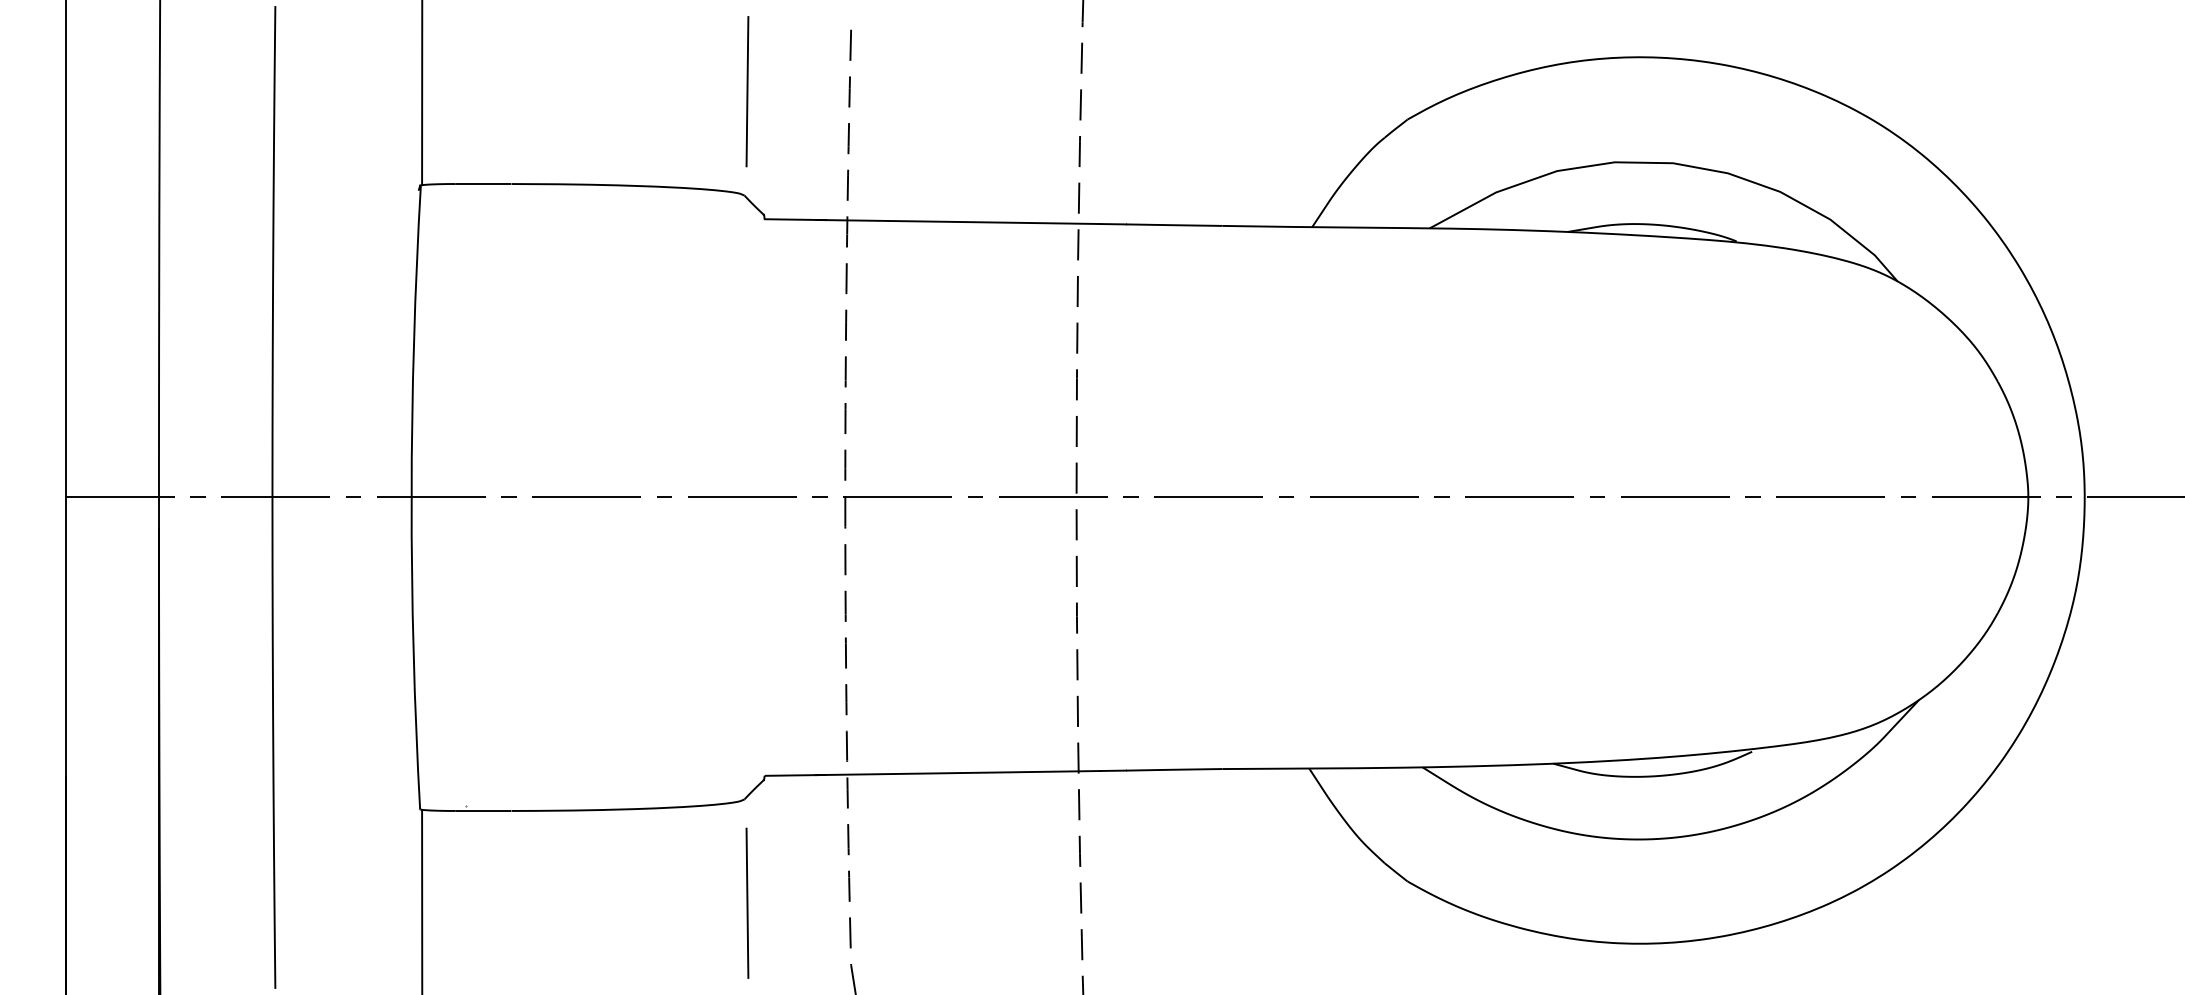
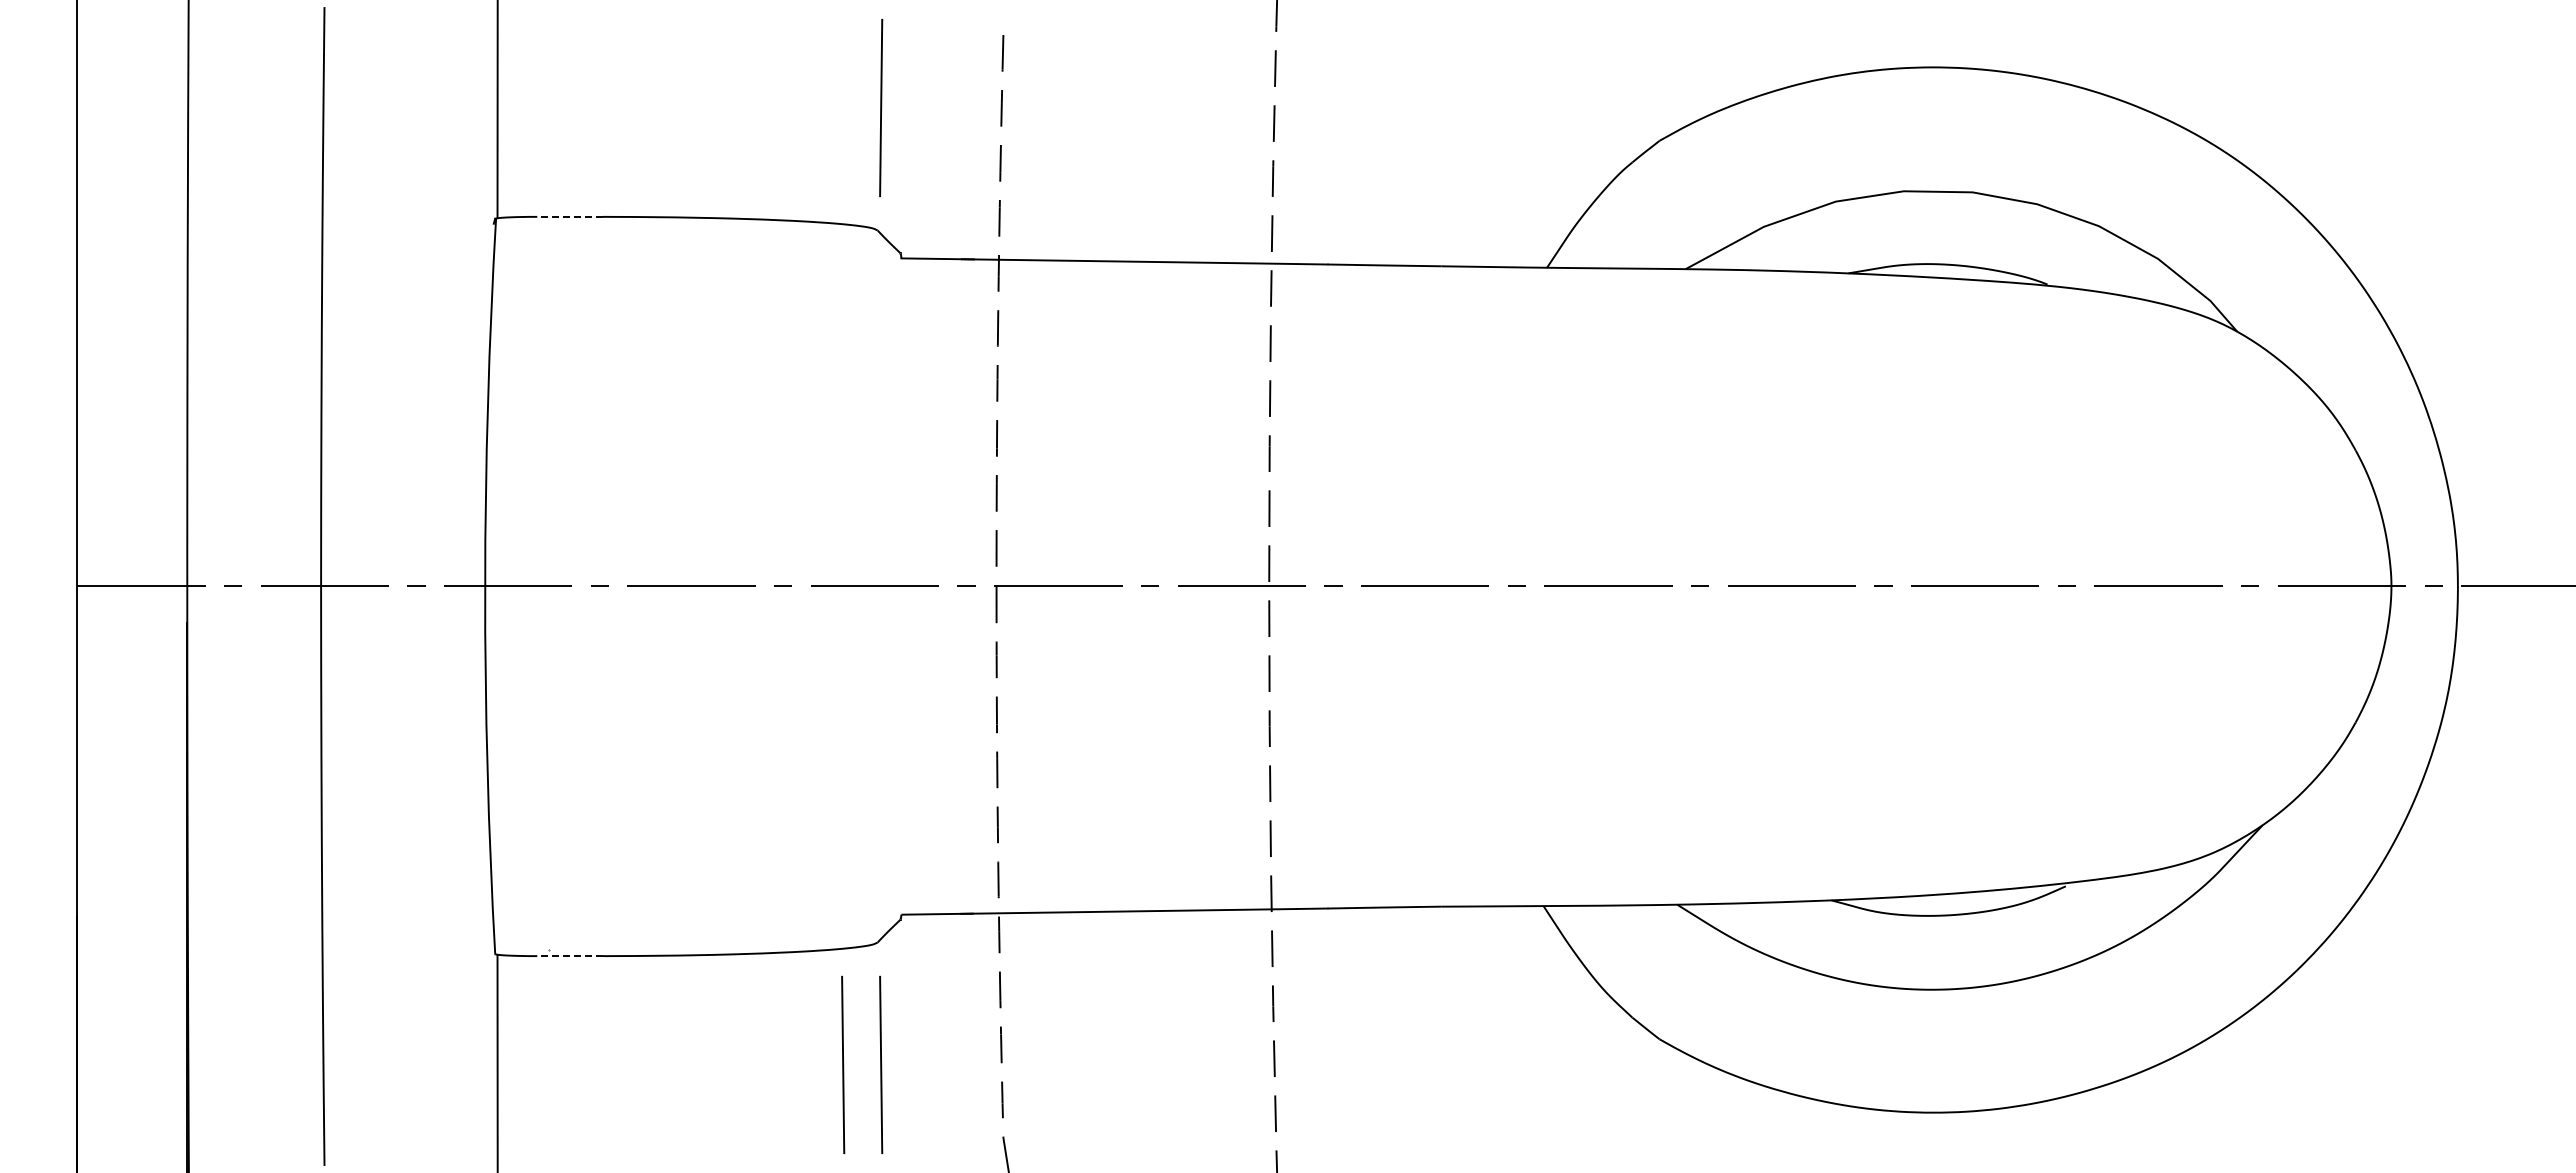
line: (483, 183) -> (570, 216), solid -> dashed
line: (483, 811) -> (570, 956), solid -> dashed
line: (715, 902) -> (843, 1064), added

